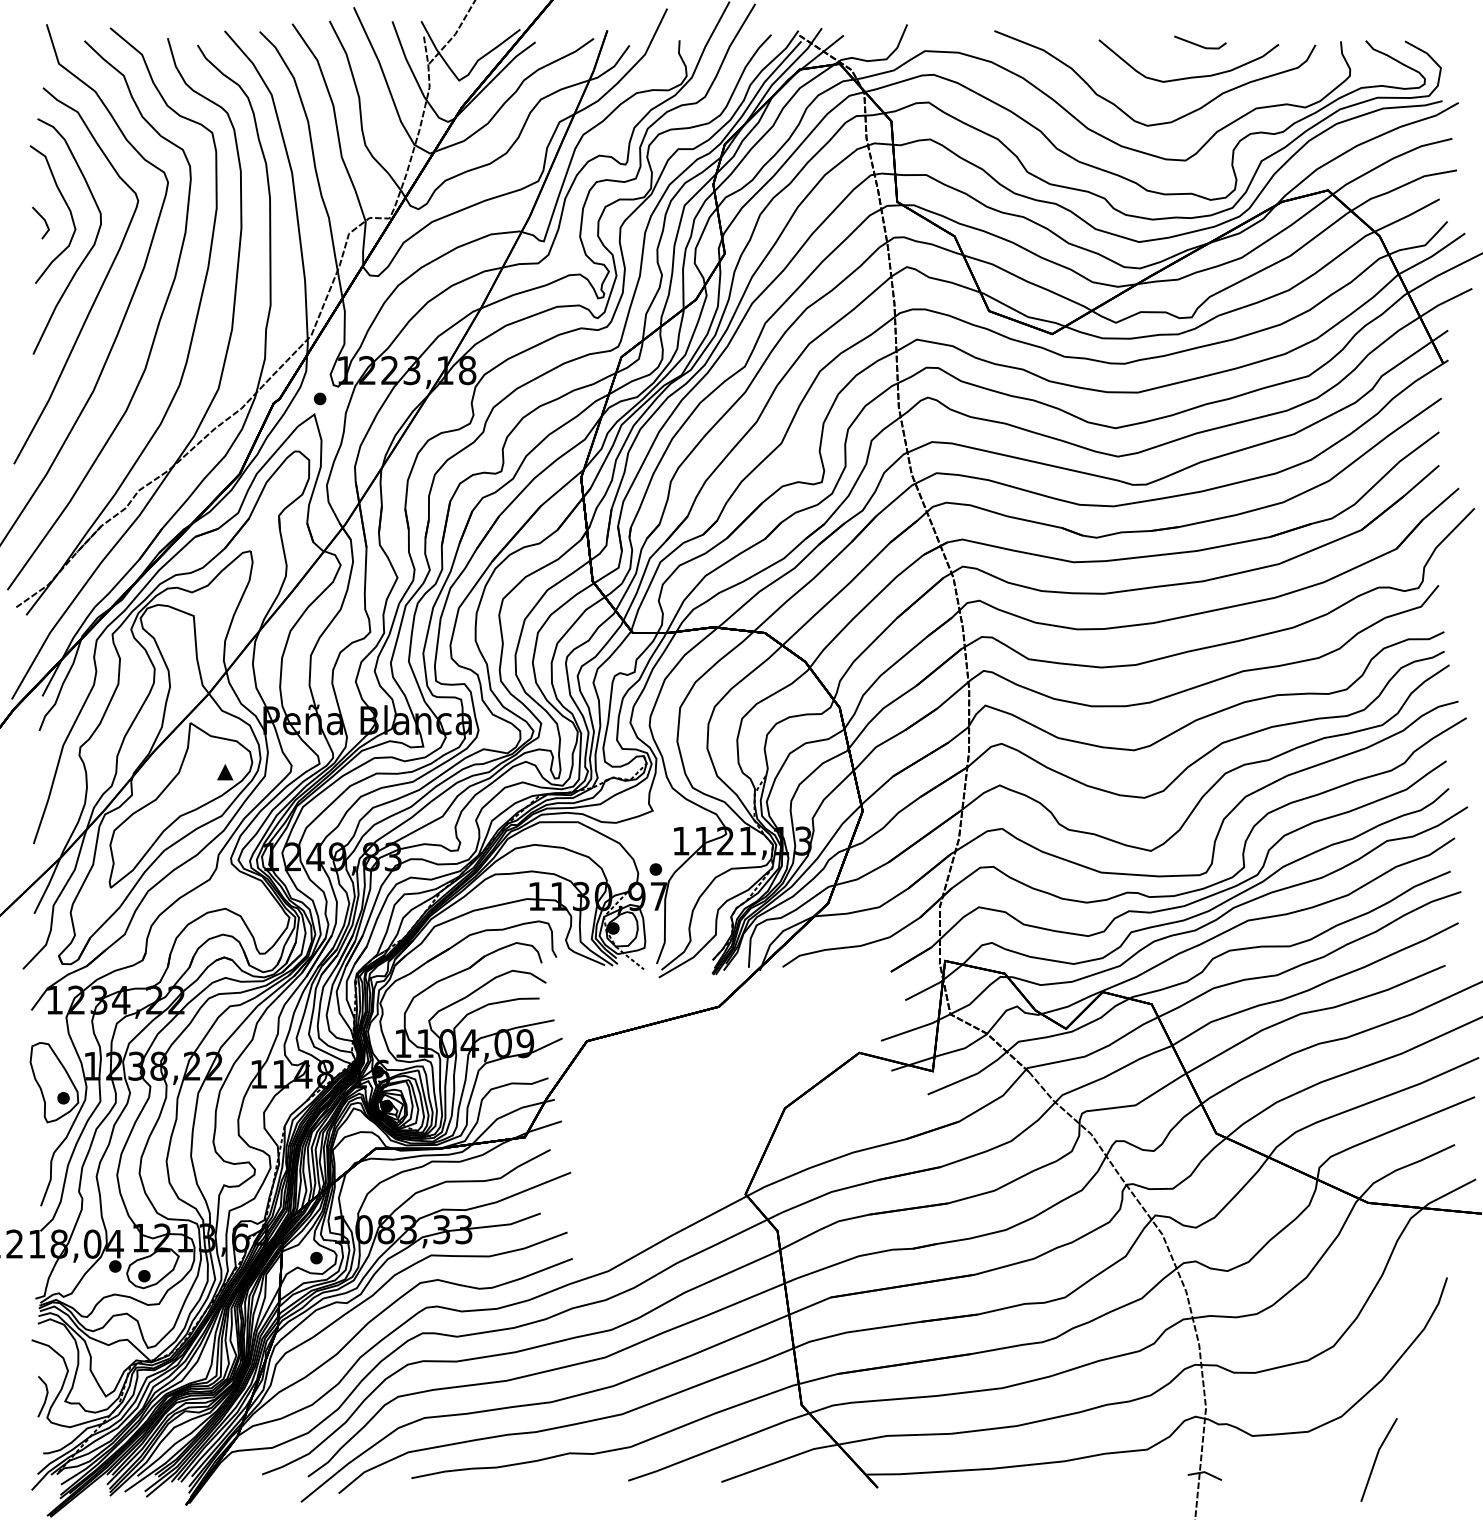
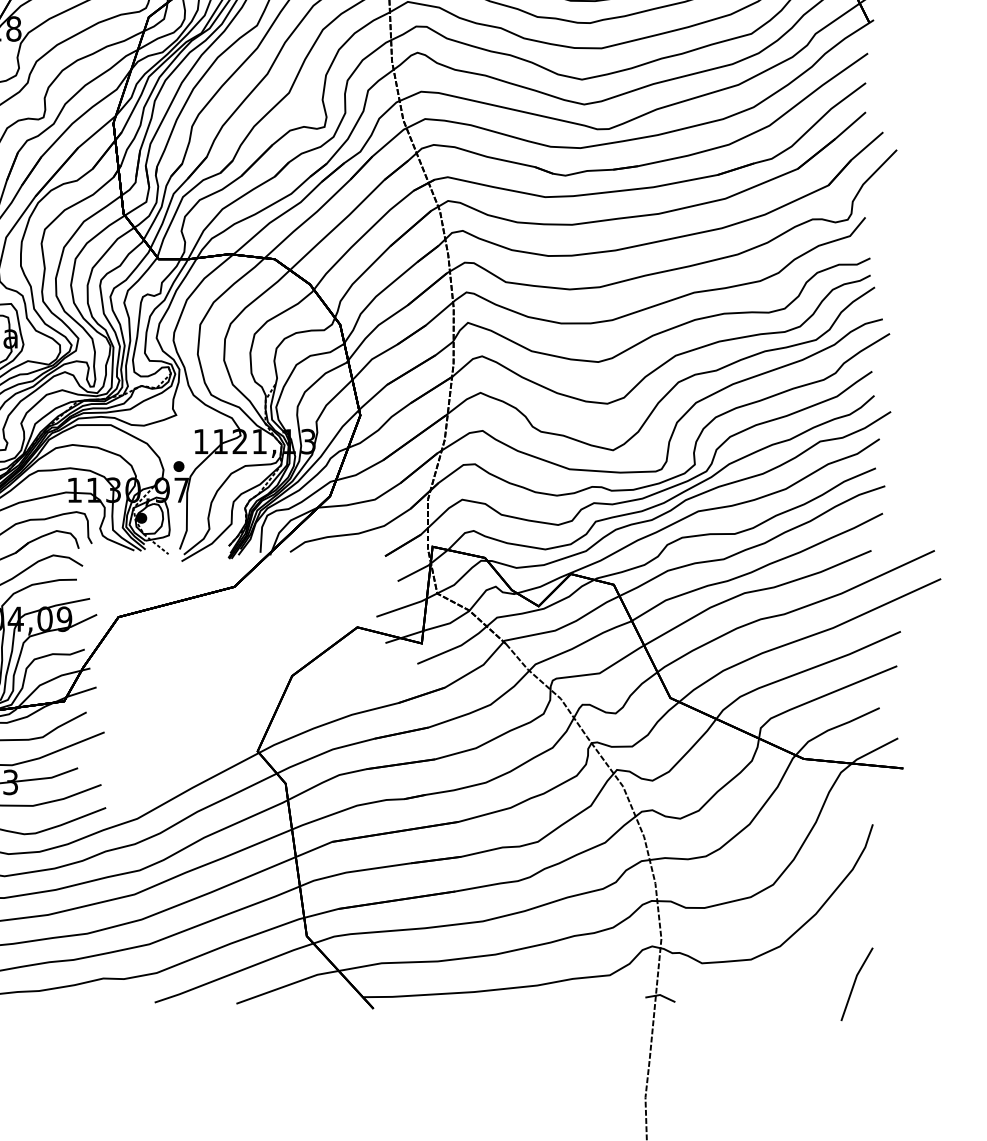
line: (1377, 1458) -> (855, 983), moved

